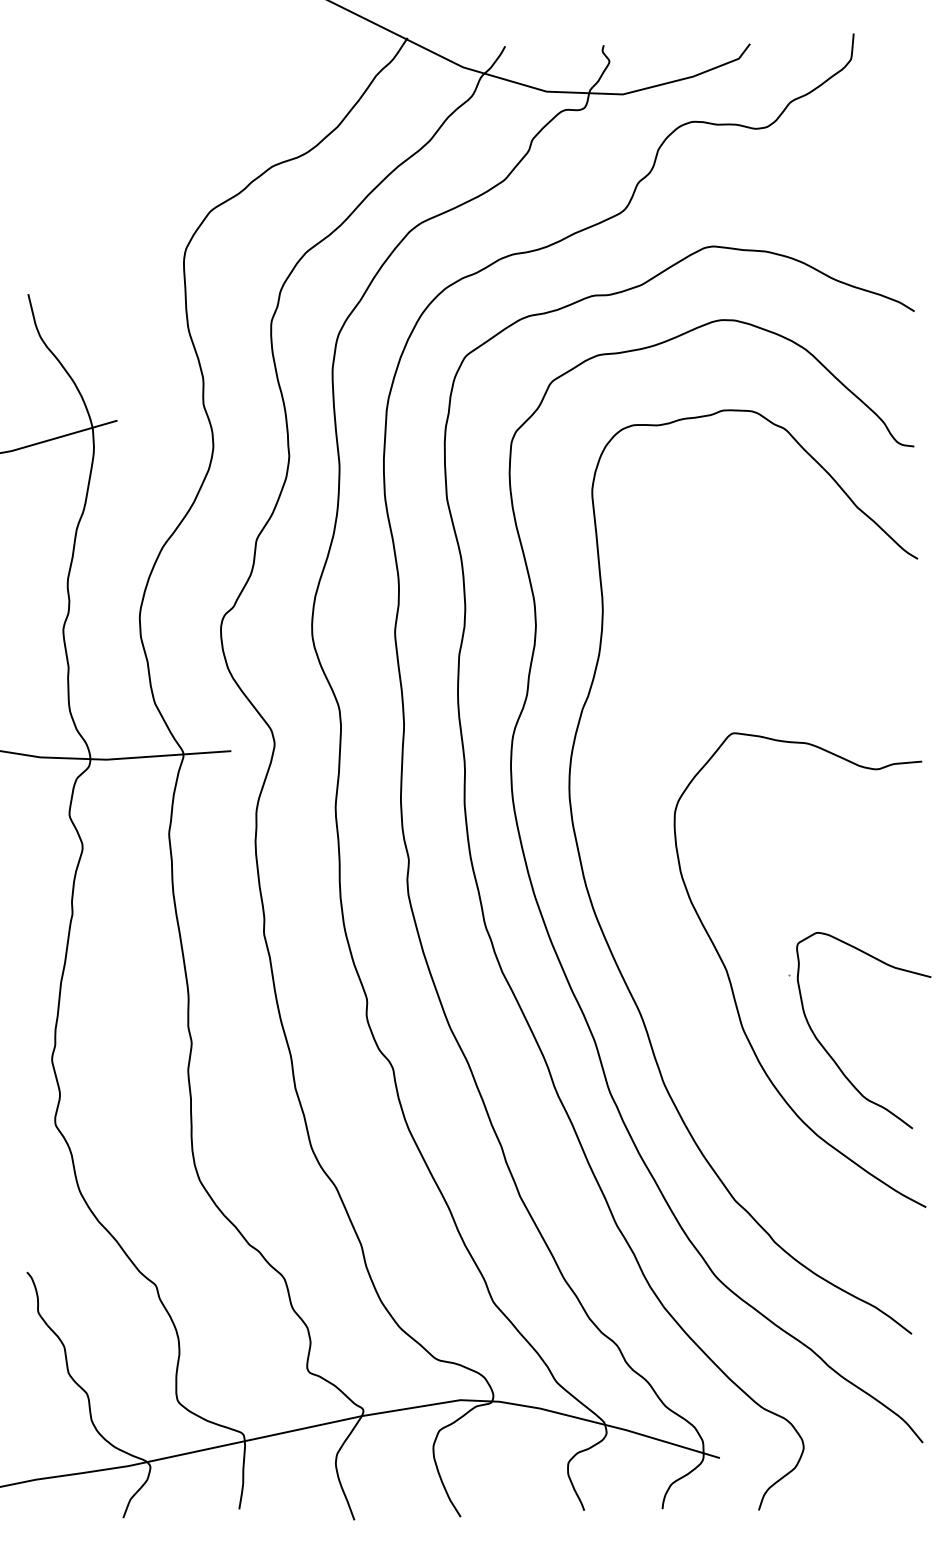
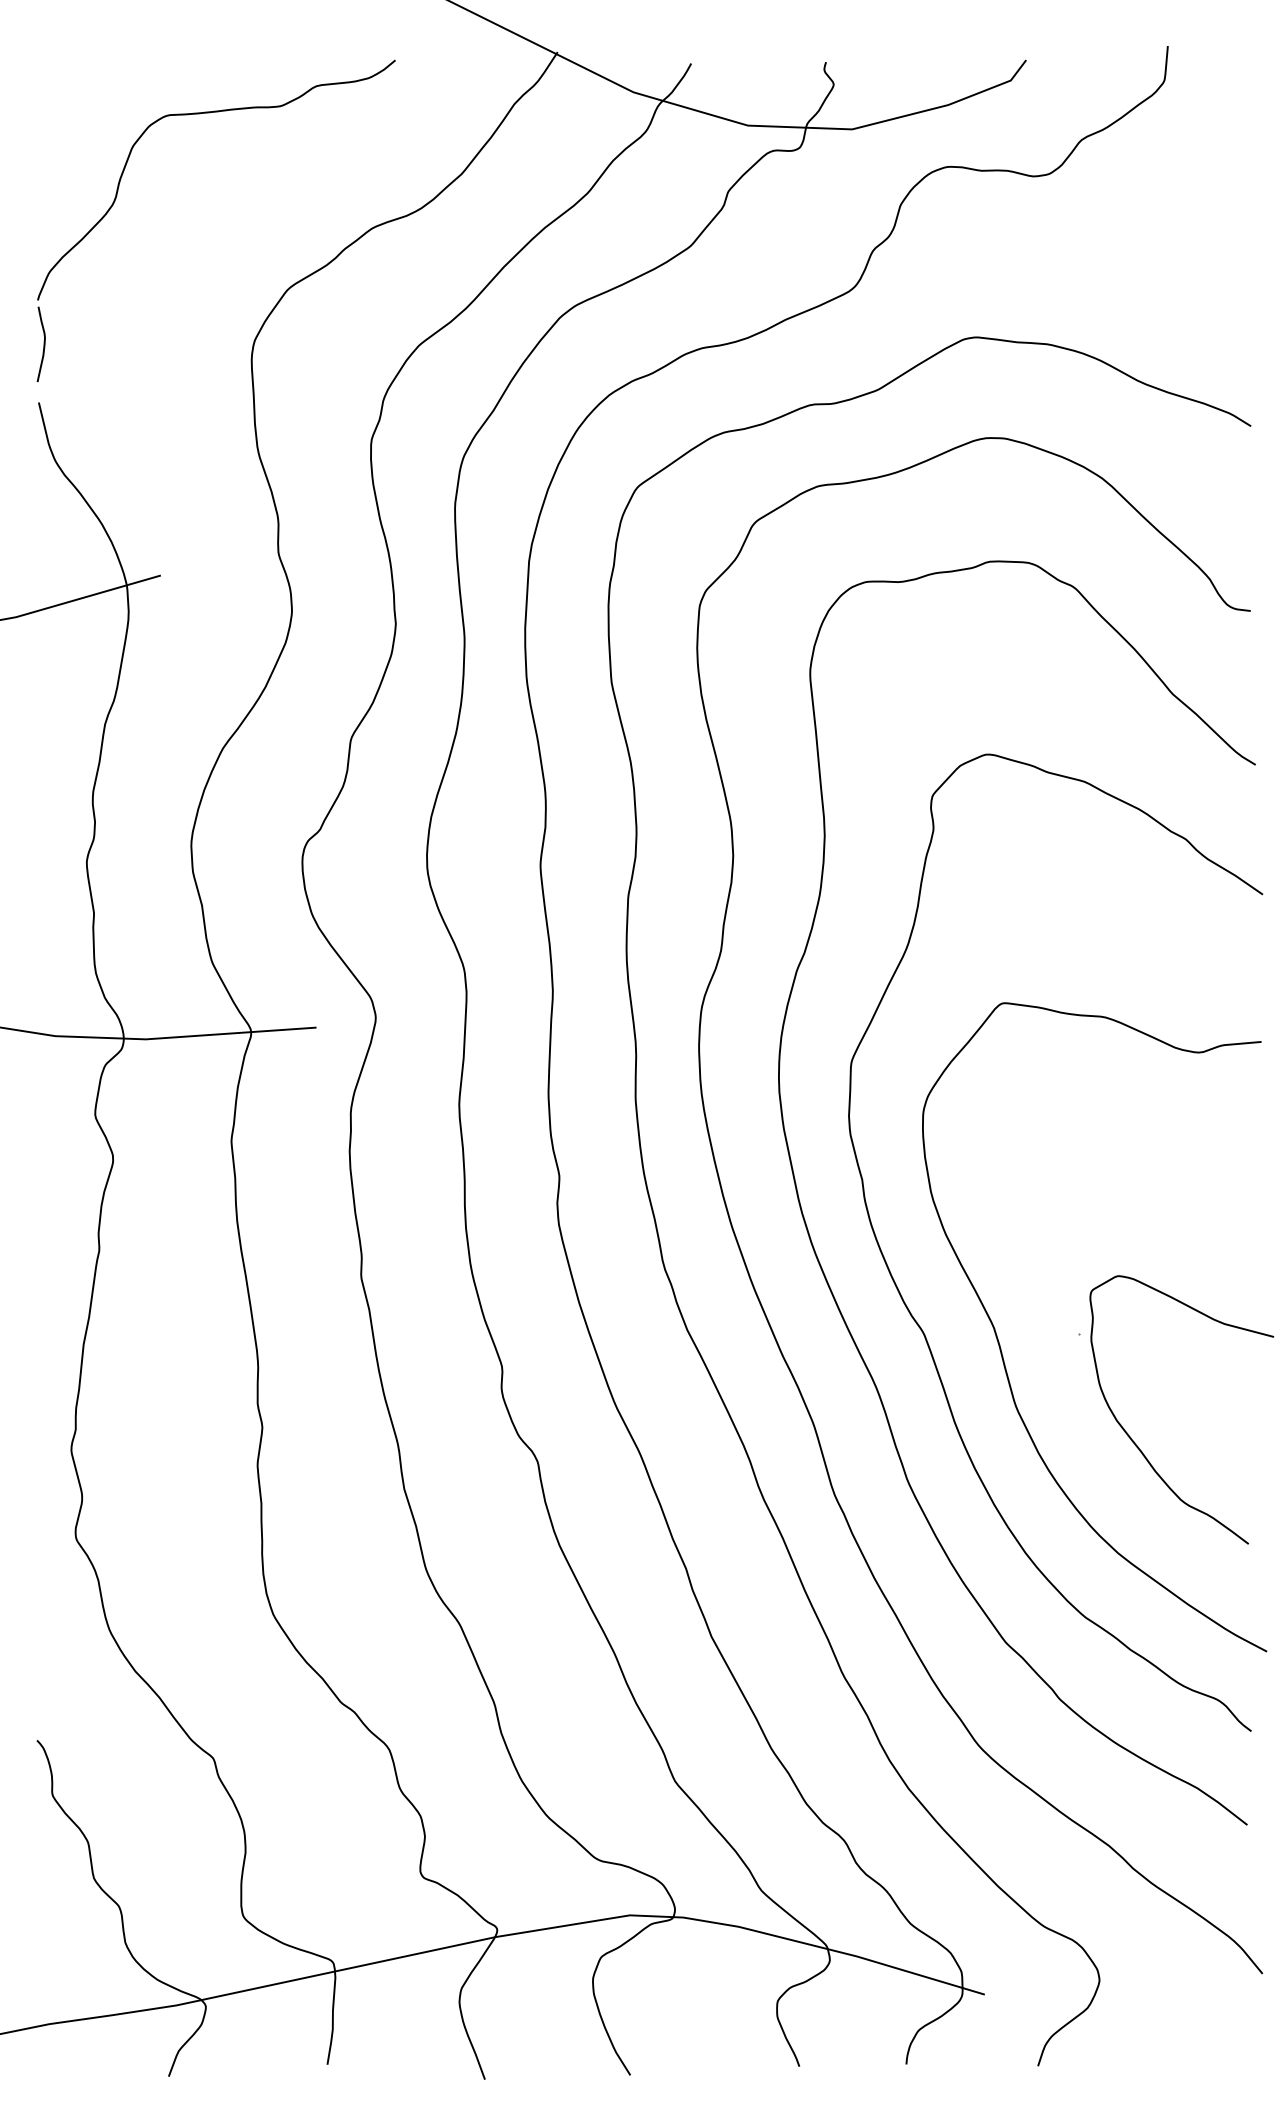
part: (85, 145) -> (117, 199), added
curve: (673, 969) -> (921, 1326), added

